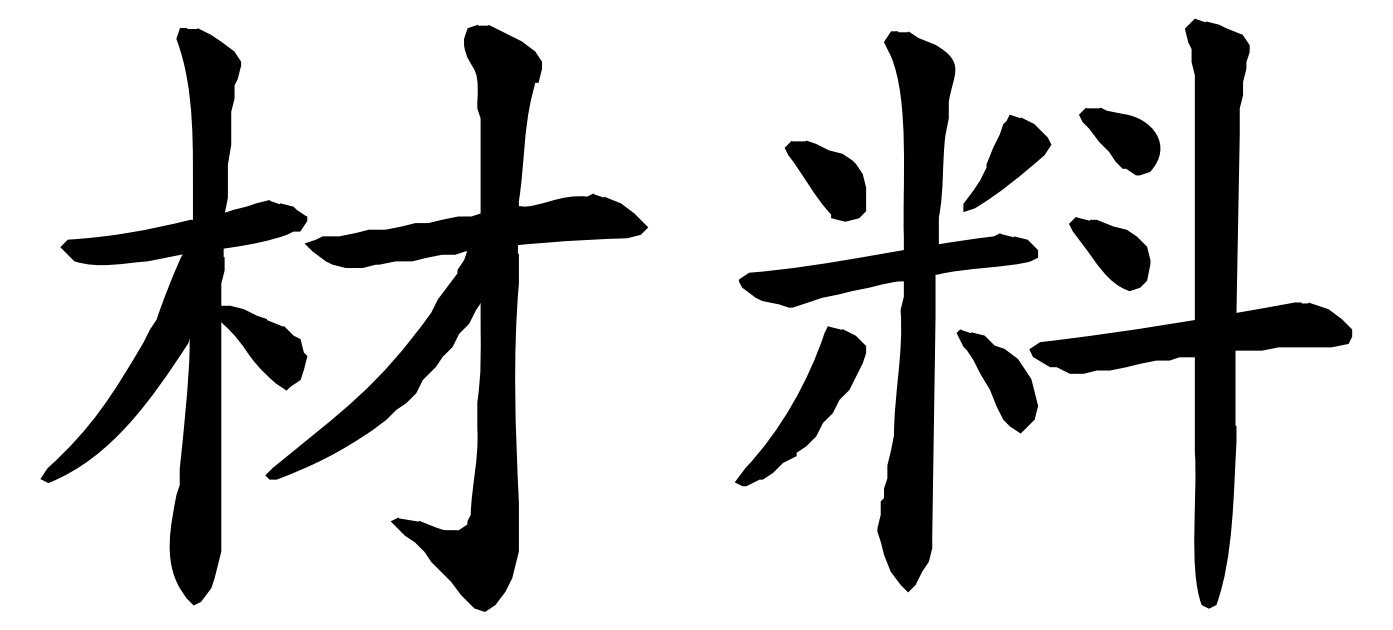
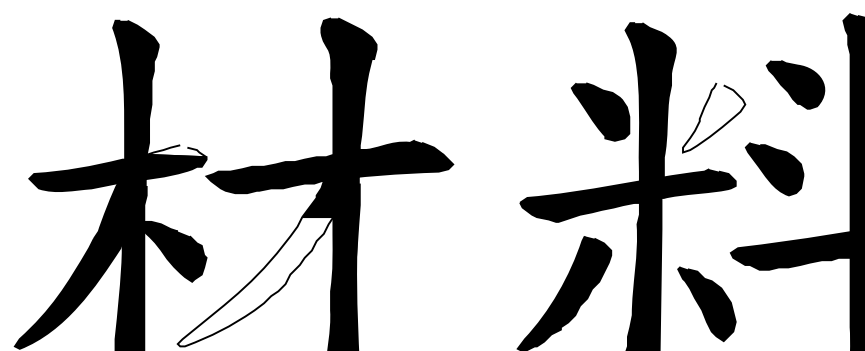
part: (1119, 141) -> (795, 84), moved
fill: (1007, 162) -> (714, 117), removed
part: (825, 180) -> (600, 111), moved
fill: (264, 208) -> (176, 150), removed
part: (1109, 253) -> (774, 168), moved
part: (996, 381) -> (706, 304), moved
fill: (373, 389) -> (255, 281), removed

